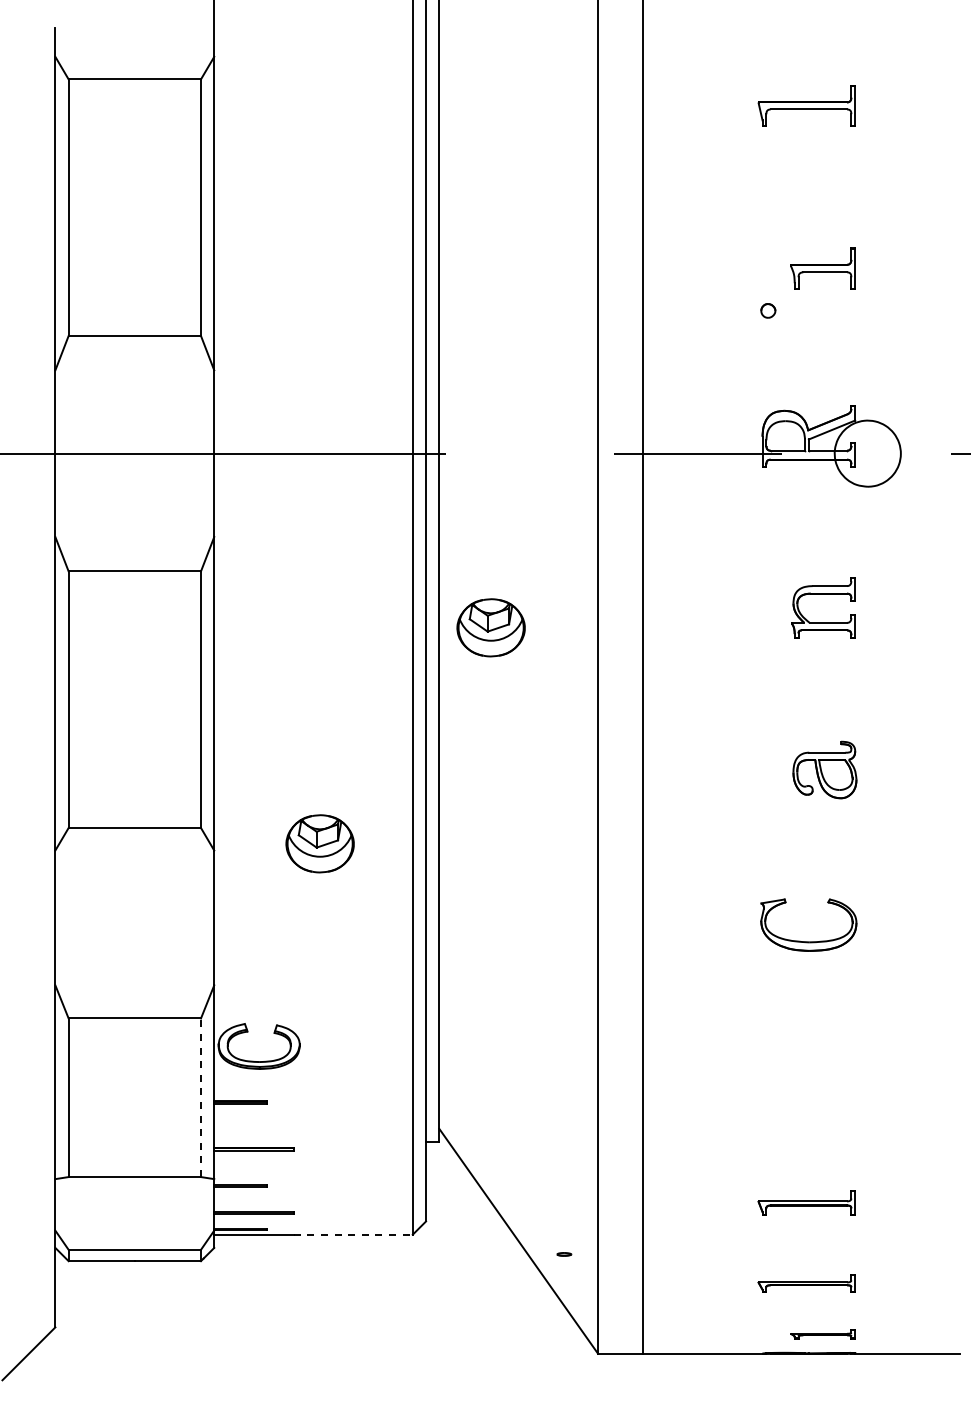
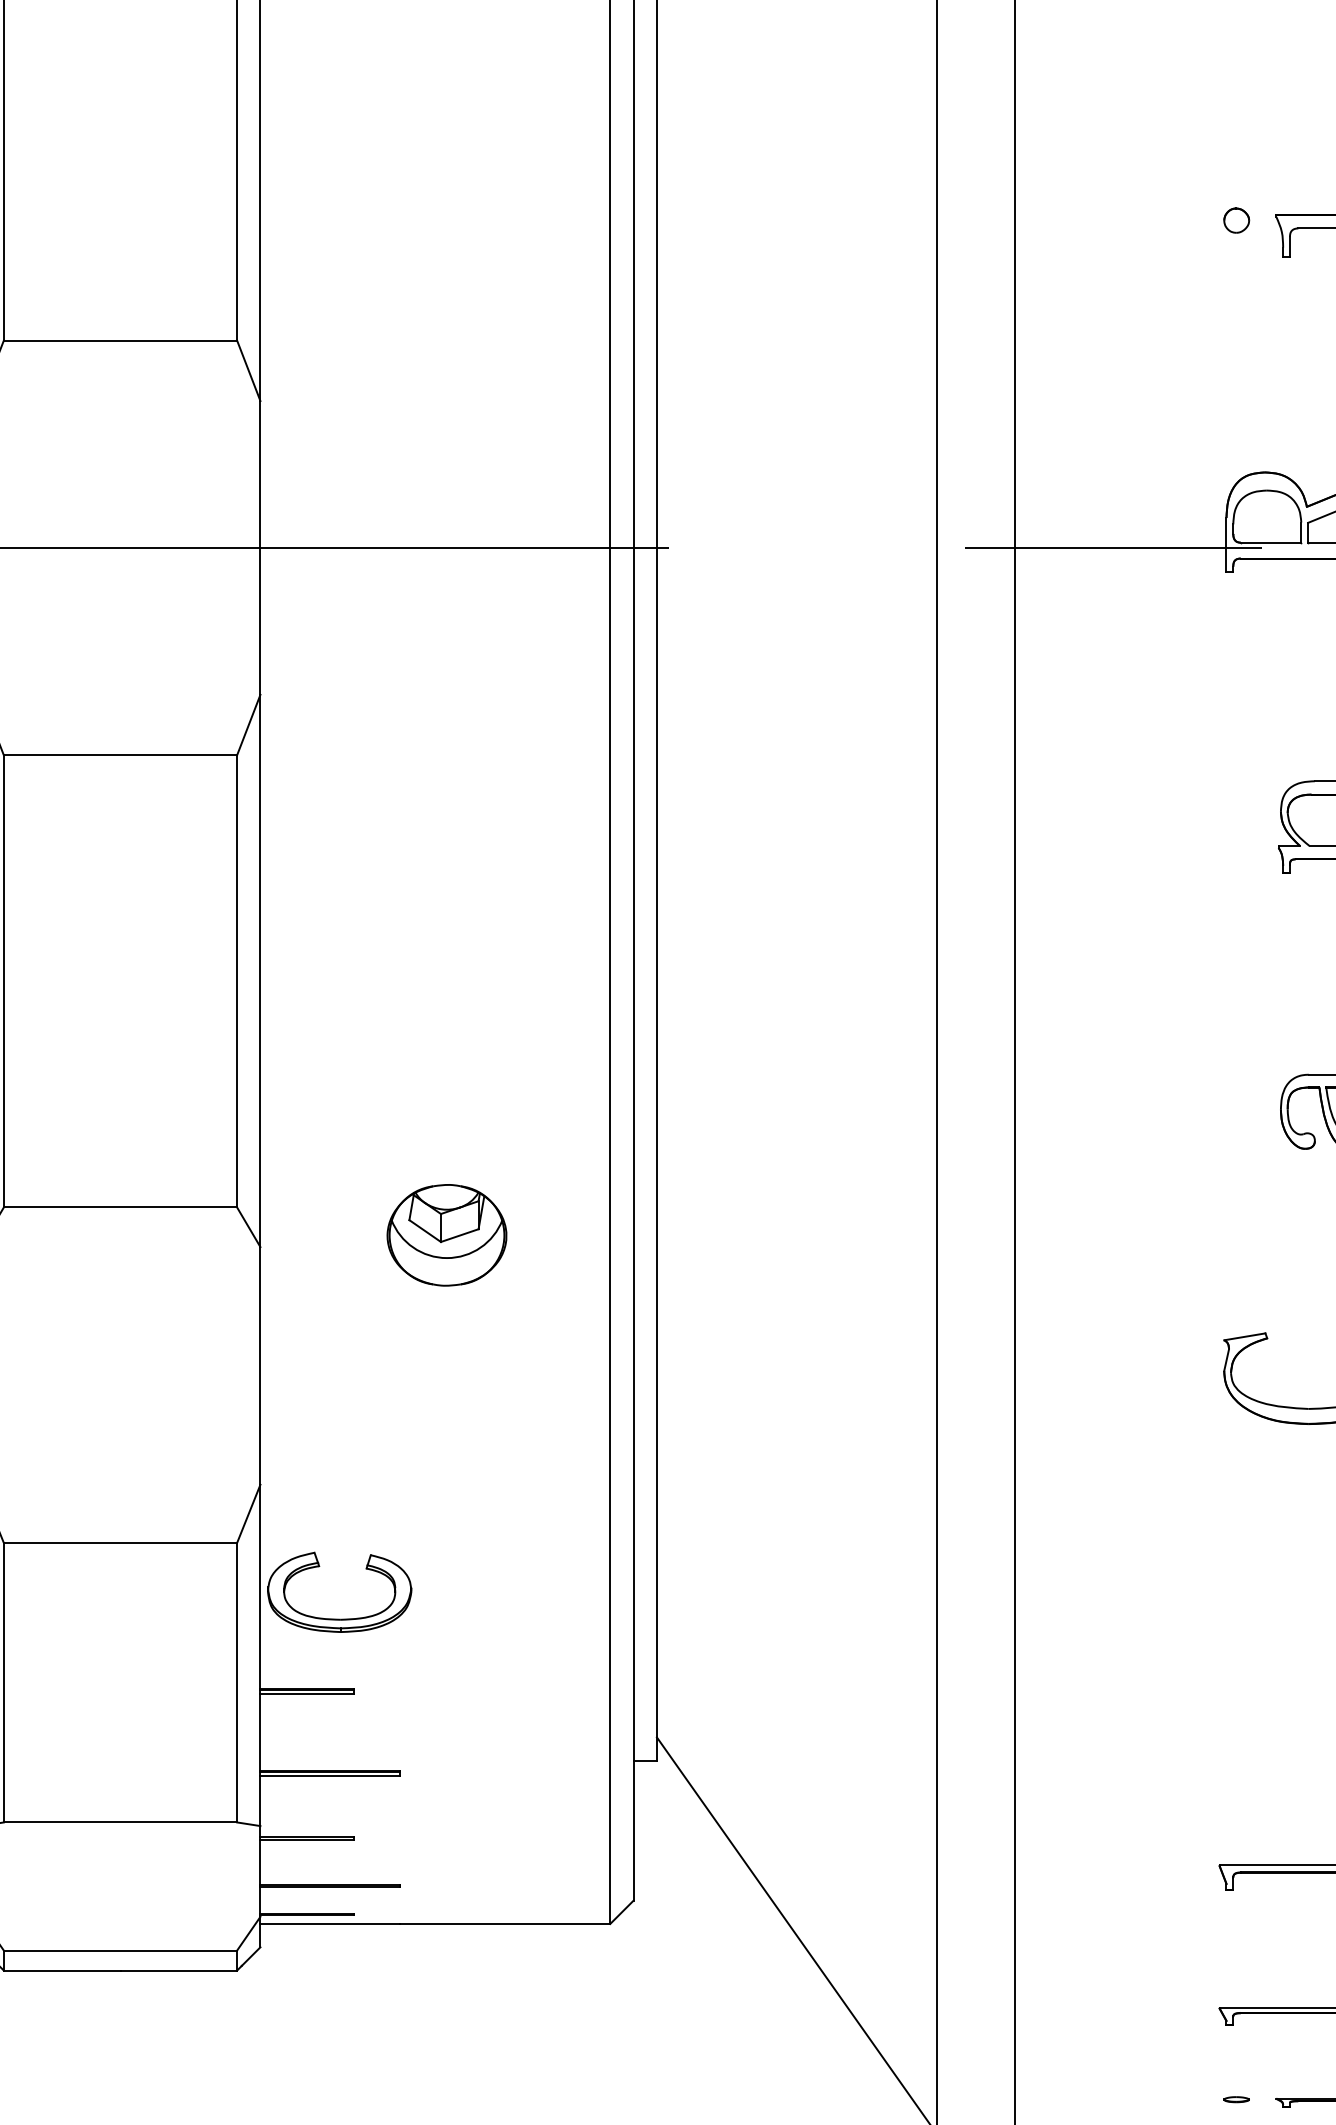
part: (768, 310) -> (1236, 219), moved
part: (490, 627) -> (747, 854), removed
line: (201, 1097) -> (237, 1682), dashed -> solid
line: (353, 1234) -> (505, 1923), dashed -> solid
part: (564, 1254) -> (1236, 2099), moved

